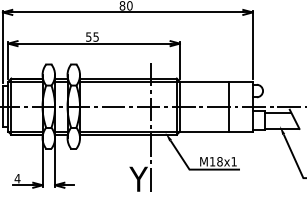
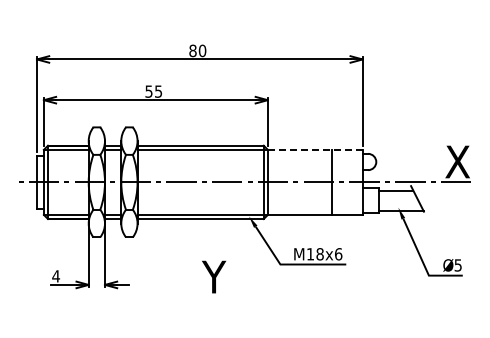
line: (216, 81) -> (315, 149), solid -> dashed
line: (151, 127) -> (230, 209), removed
text: (234, 161) -> (338, 254), M18x1 -> M18x6

